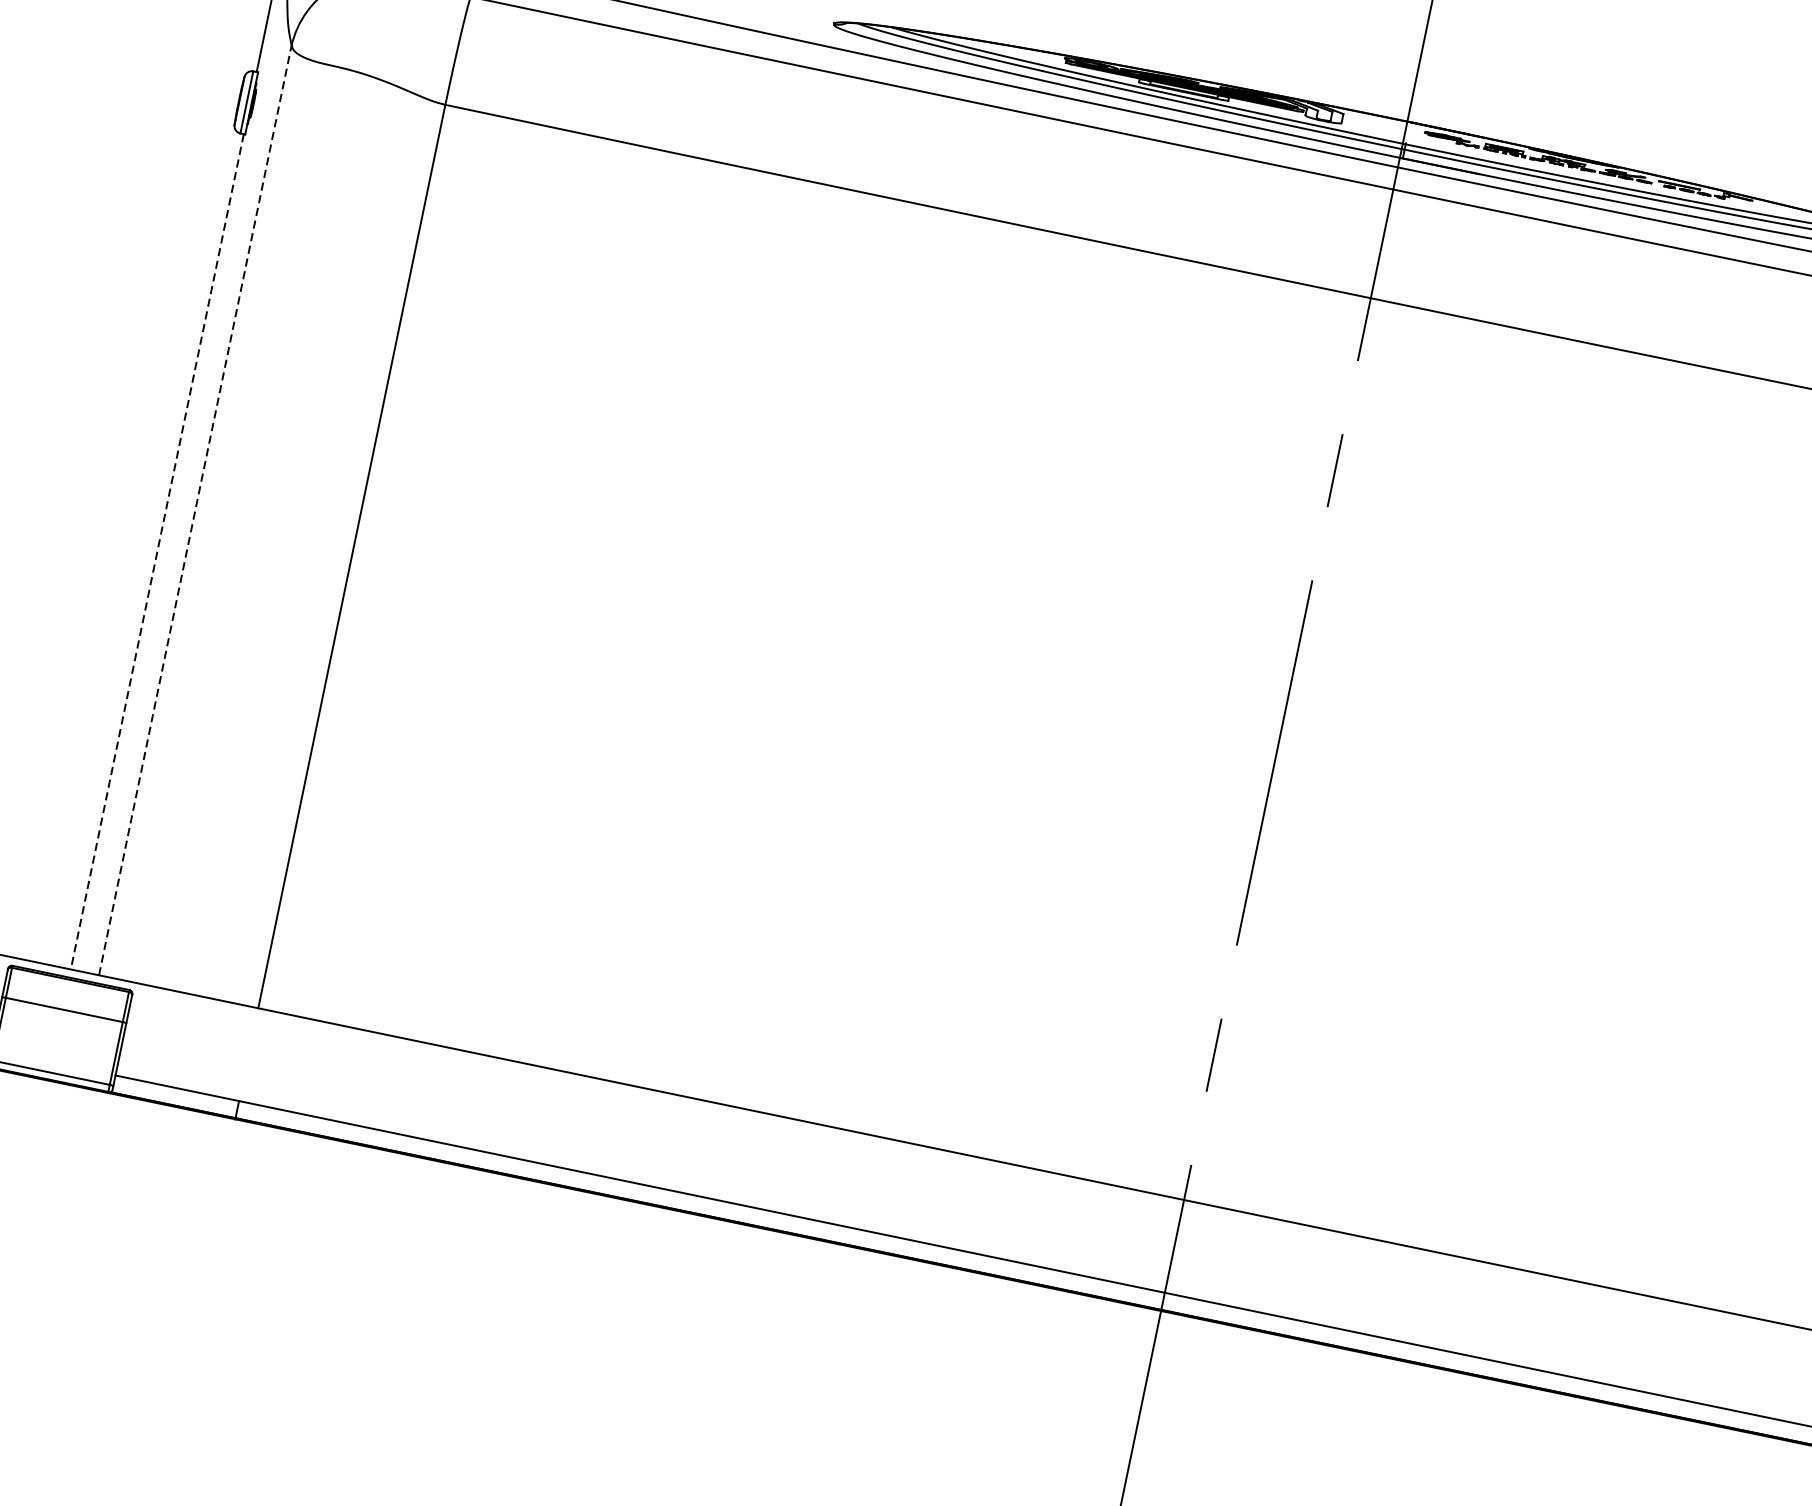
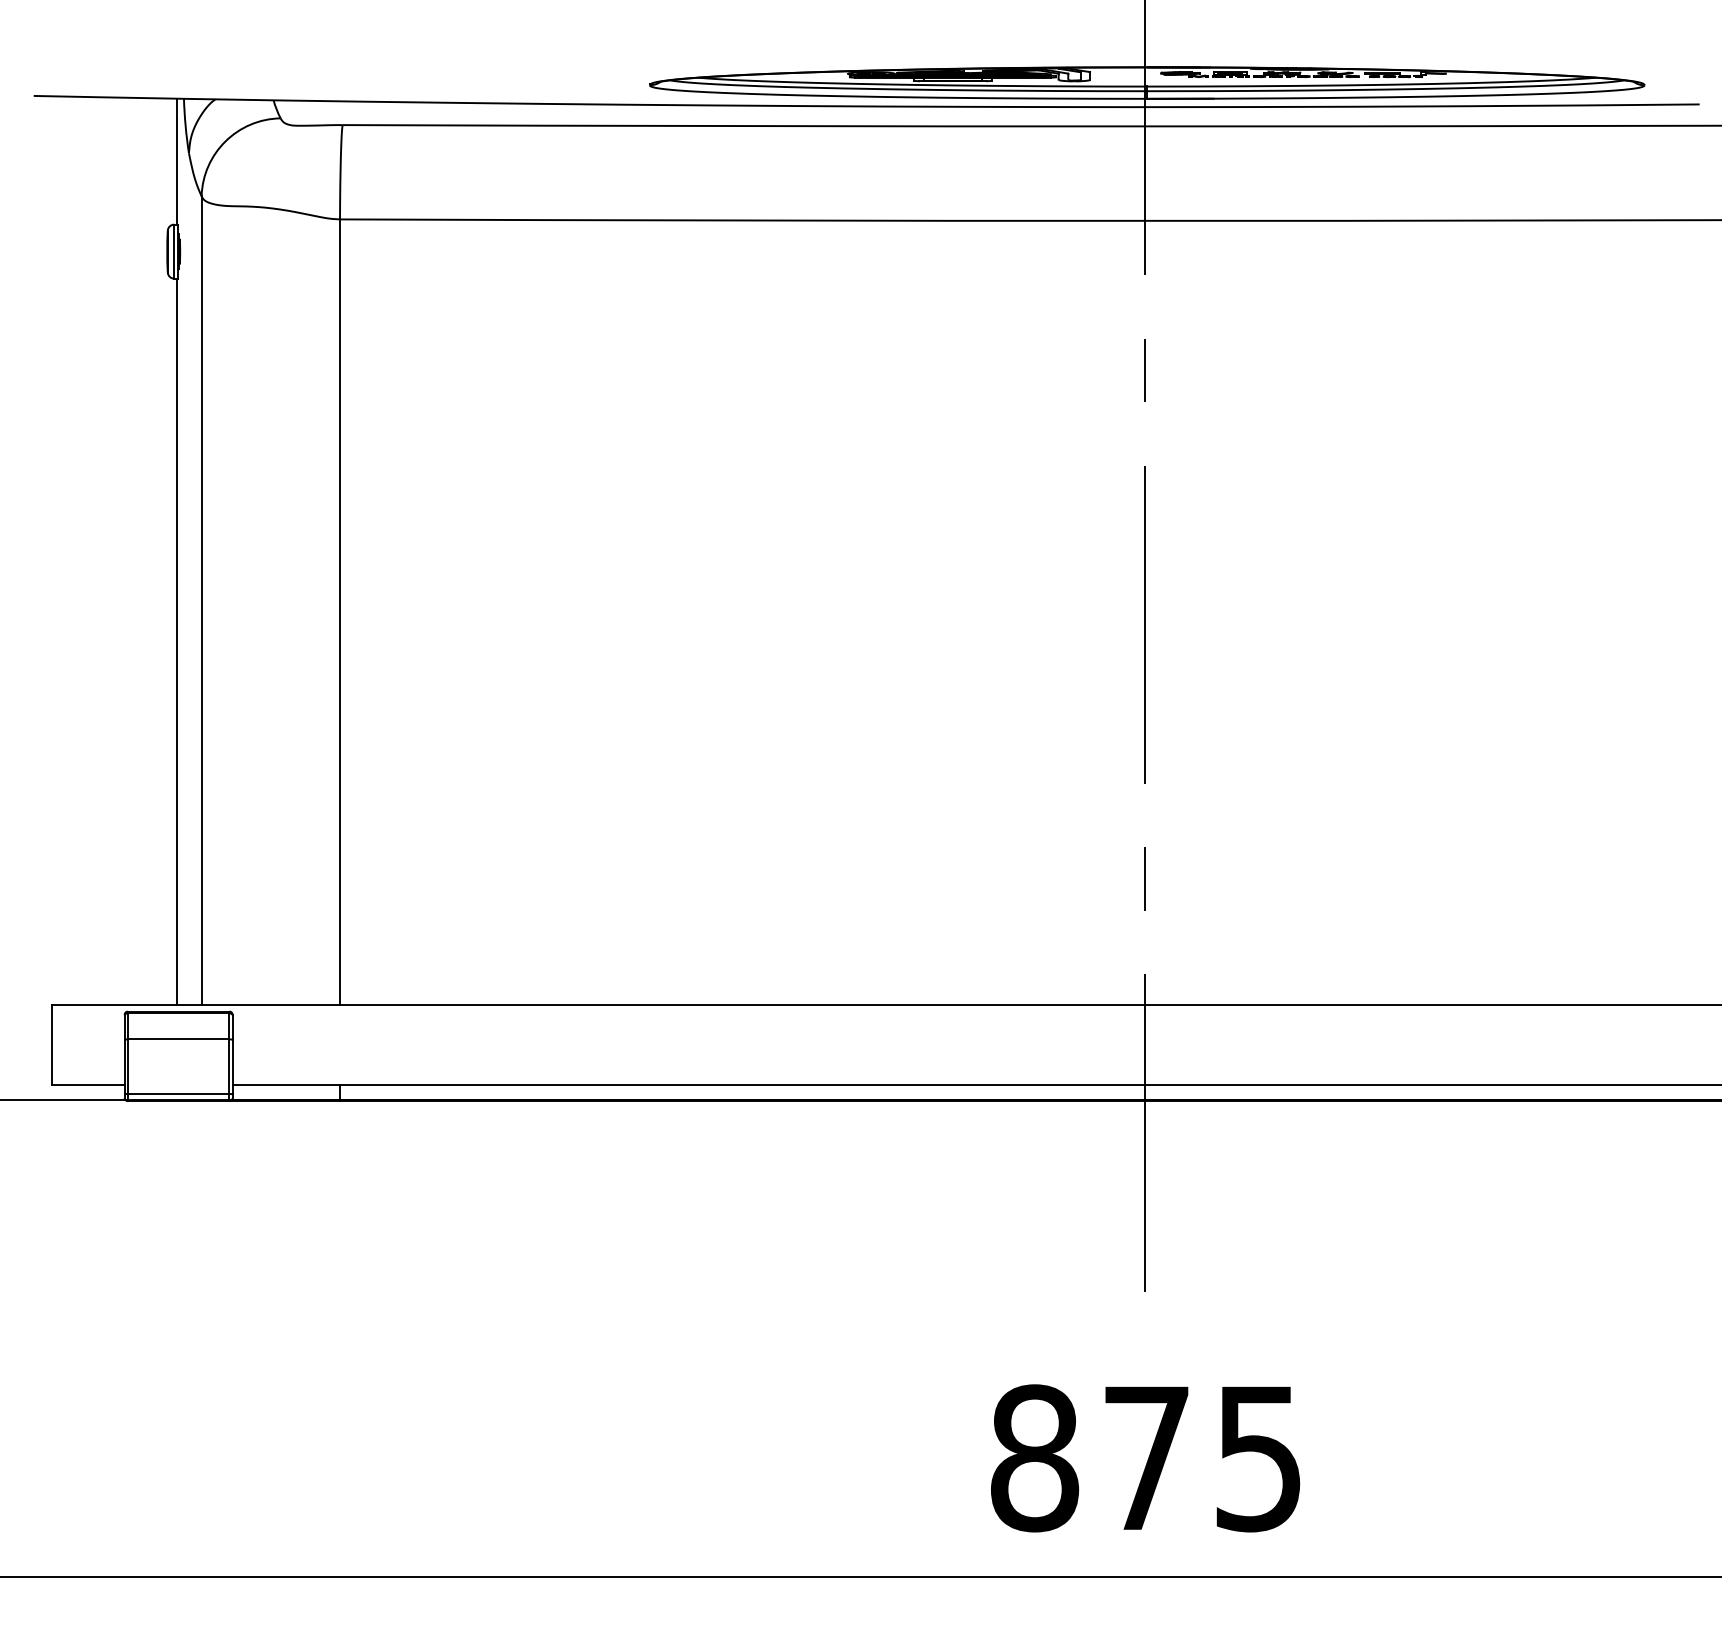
line: (195, 509) -> (201, 599), dashed -> solid
line: (157, 551) -> (177, 641), dashed -> solid

